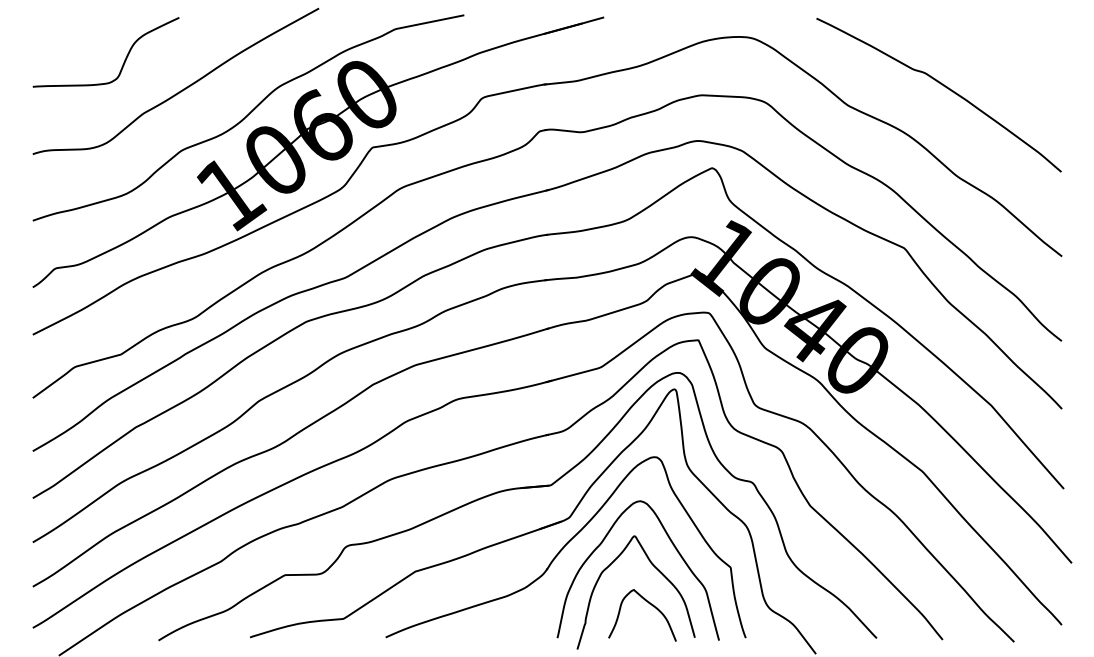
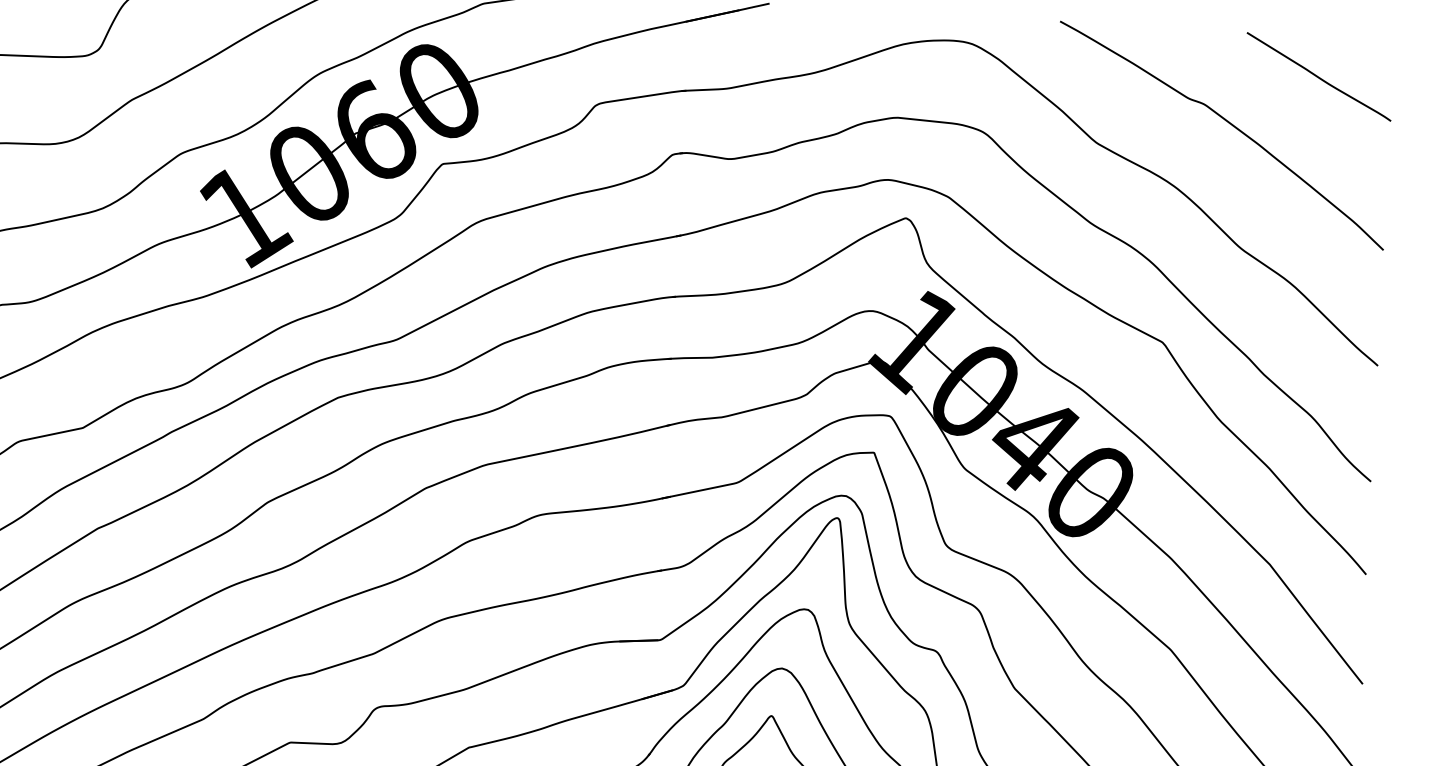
curve: (1007, 48) -> (1319, 77), added

